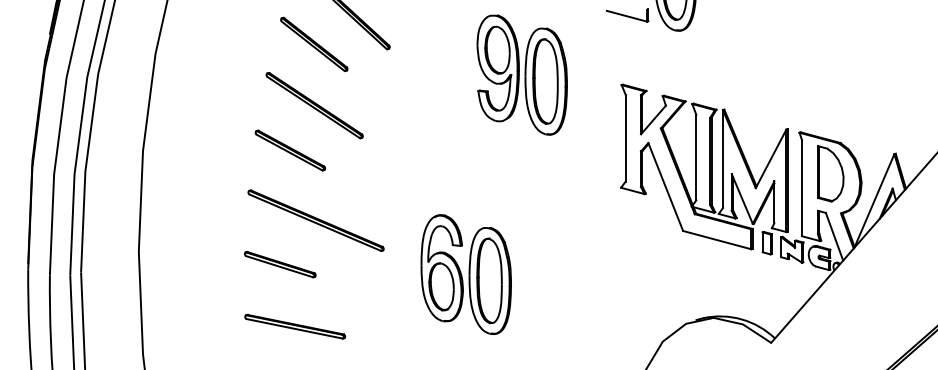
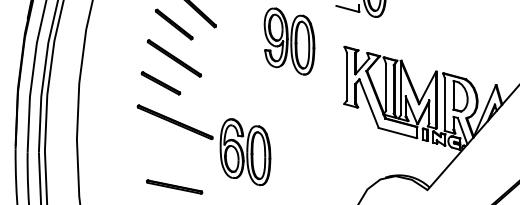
part: (278, 264) -> (154, 146), removed
part: (466, 275) -> (245, 152), moved
part: (294, 325) -> (174, 186), moved

